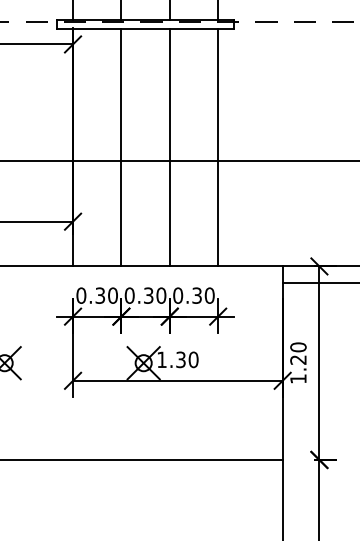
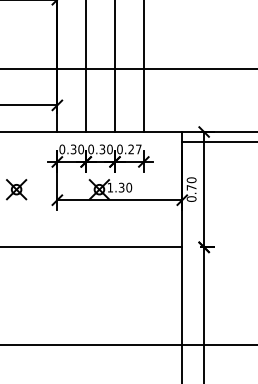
text: (202, 295) -> (134, 149), 0.30 -> 0.27
text: (298, 369) -> (191, 193), 1.20 -> 0.70

